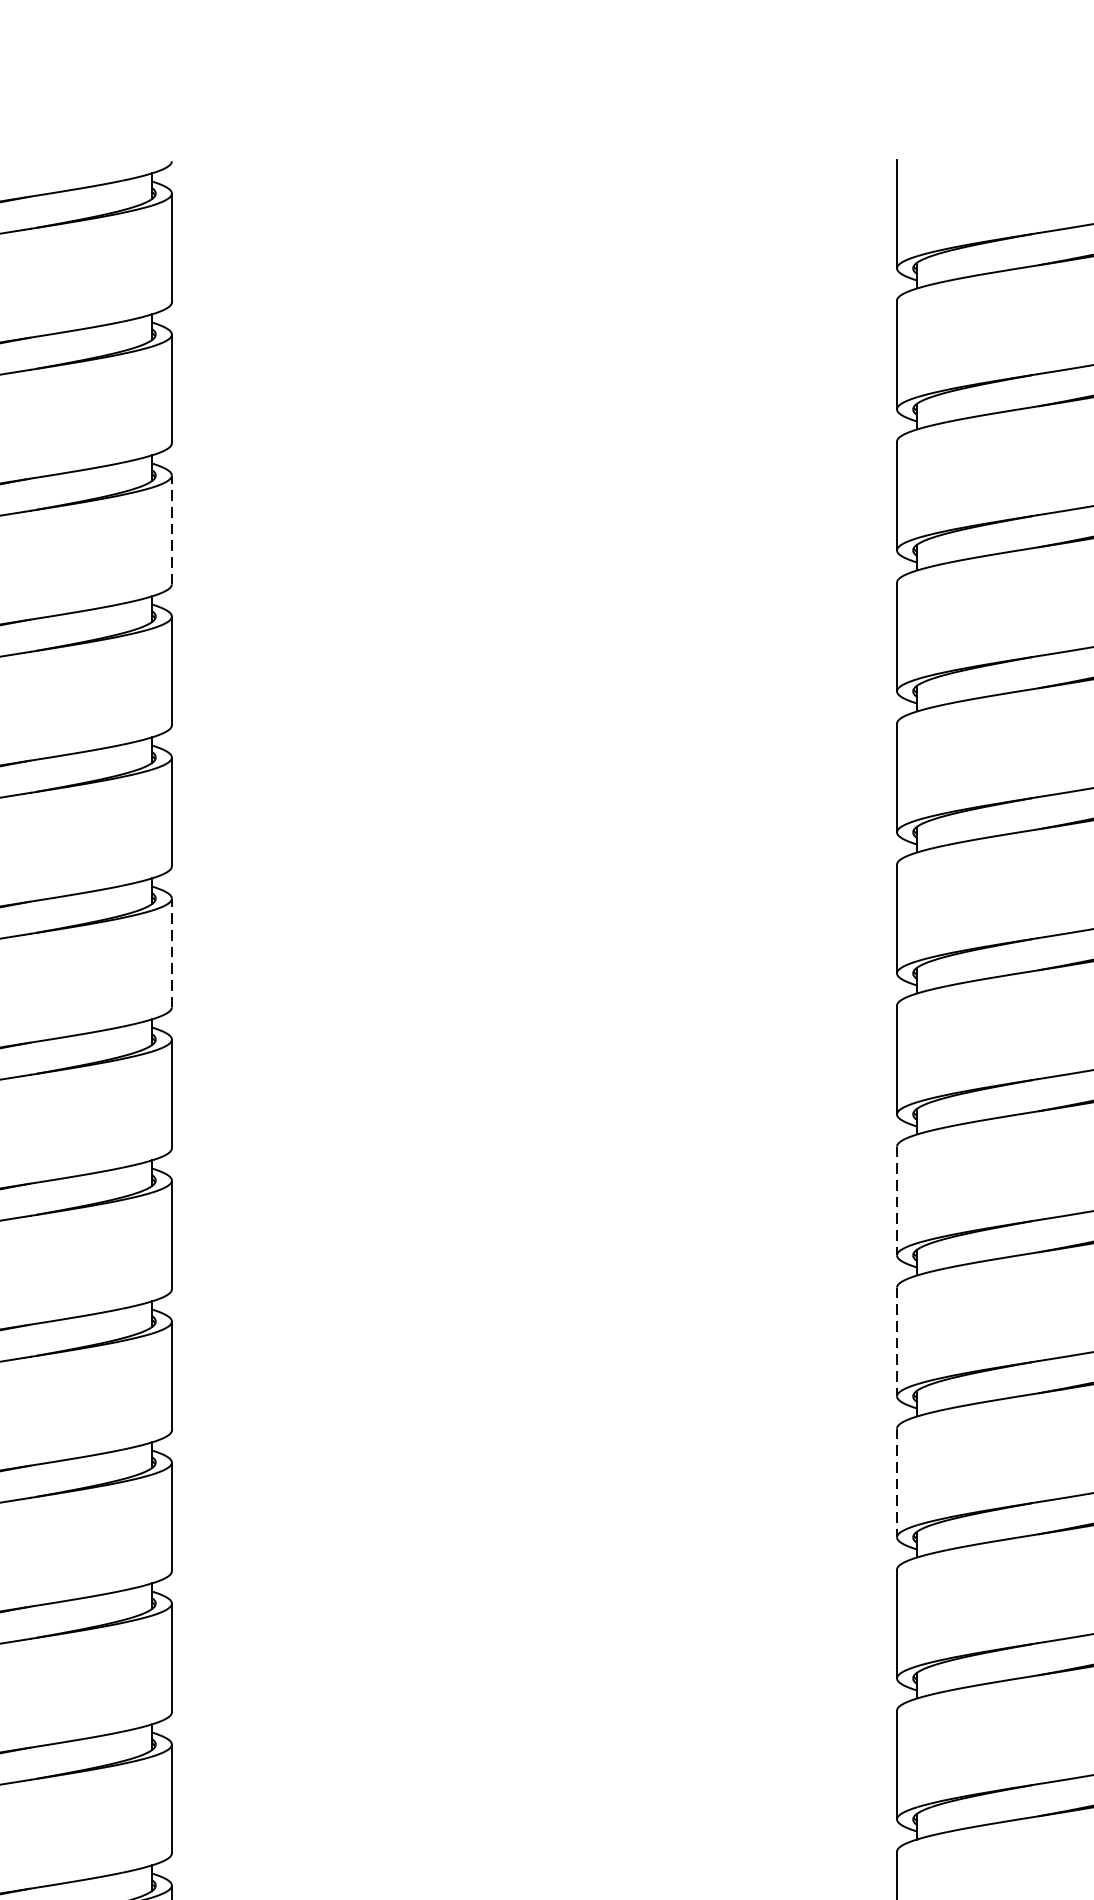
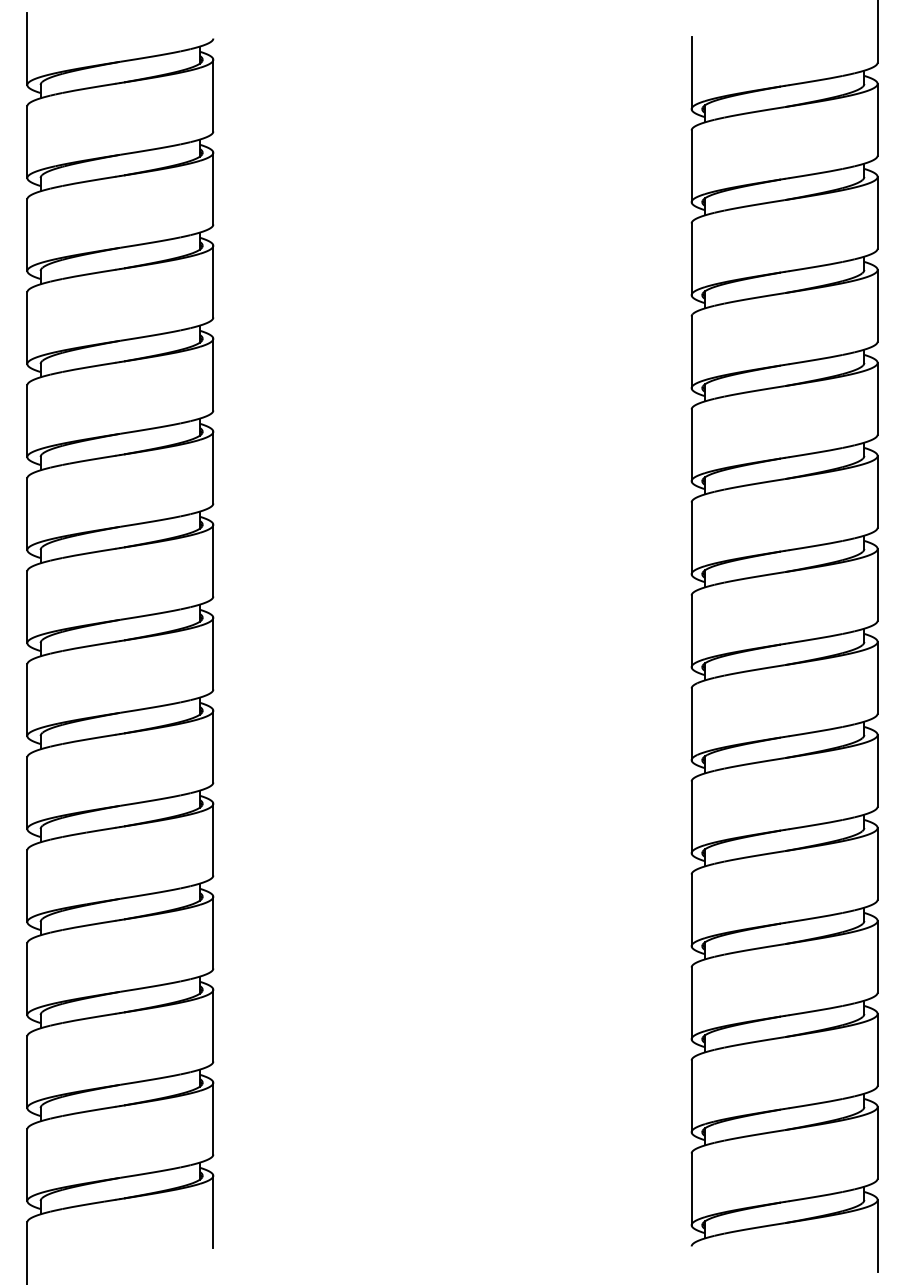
line: (172, 529) -> (213, 281), dashed -> solid
line: (172, 952) -> (213, 560), dashed -> solid
line: (896, 1201) -> (691, 724), dashed -> solid
line: (896, 1342) -> (691, 817), dashed -> solid
line: (896, 1483) -> (691, 910), dashed -> solid

